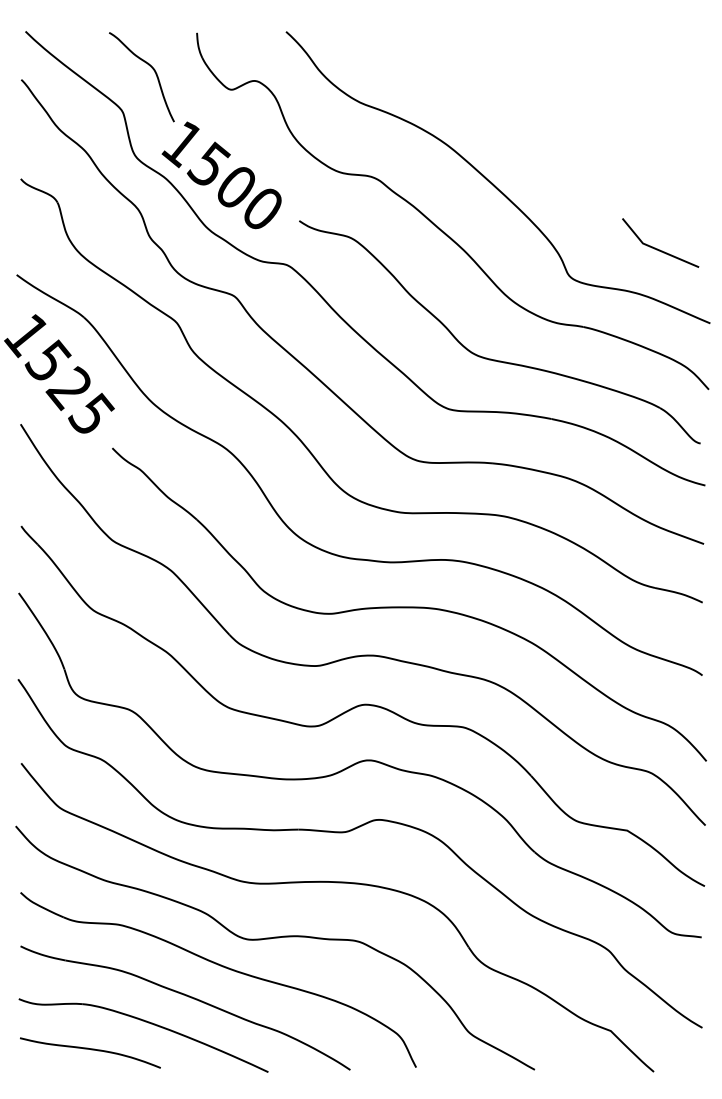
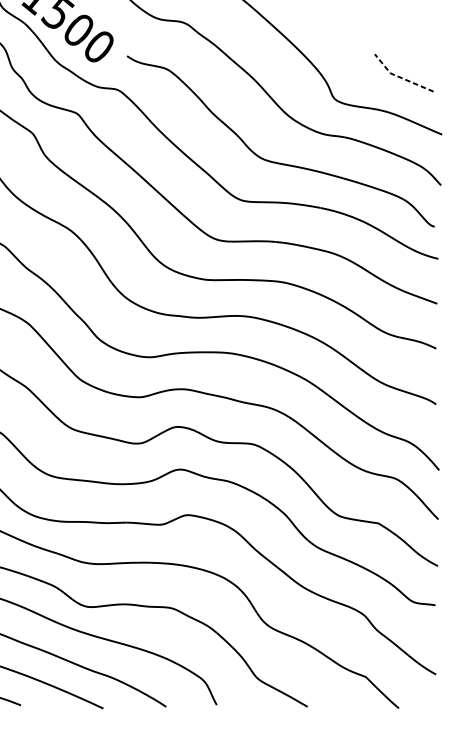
line: (655, 248) -> (400, 77), solid -> dashed

